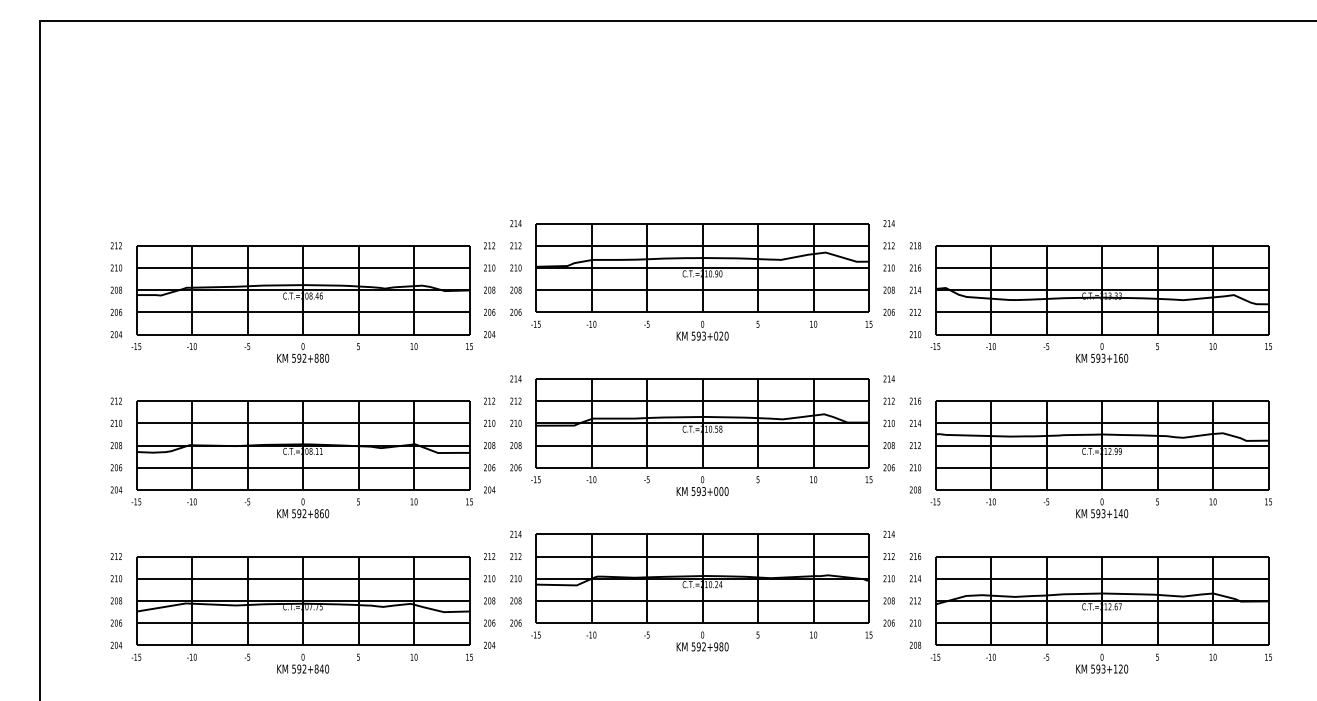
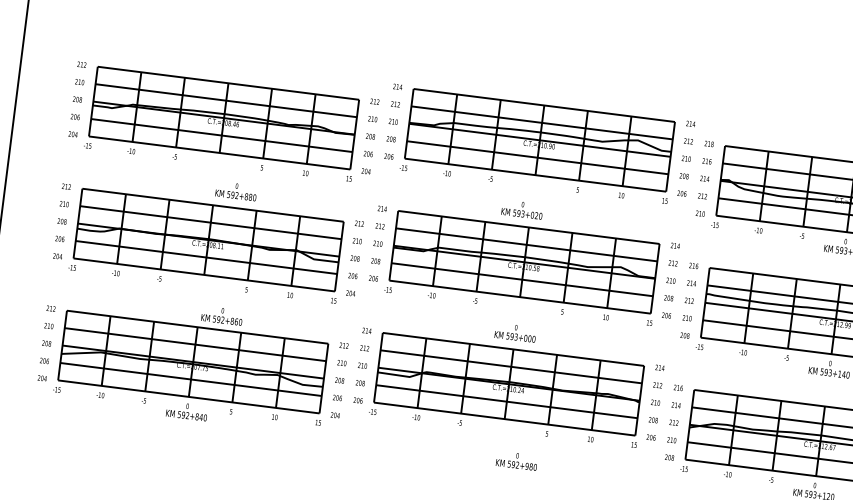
text: (702, 330) -> (522, 209), moved
text: (303, 352) -> (236, 190), moved
text: (702, 485) -> (515, 332), moved
text: (303, 508) -> (222, 315), moved
text: (702, 641) -> (516, 460), moved

